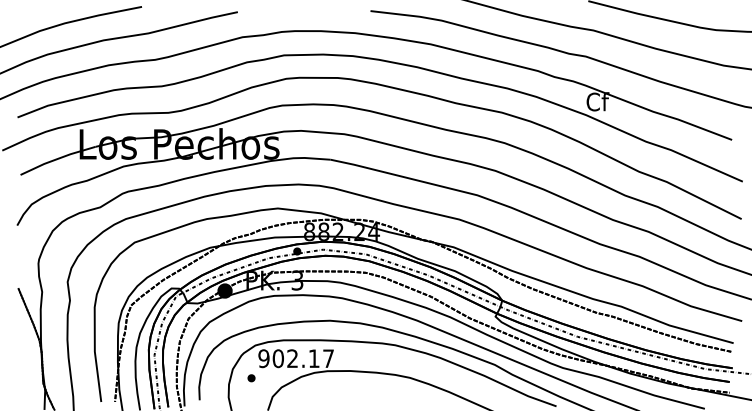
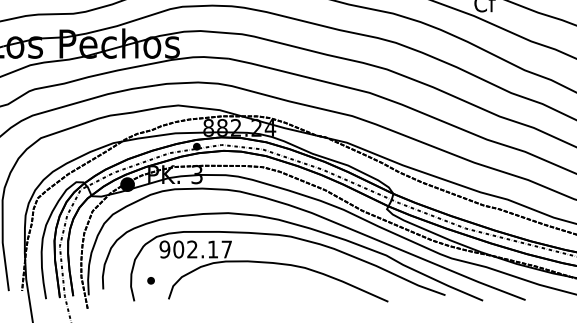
part: (251, 378) -> (151, 280), moved

